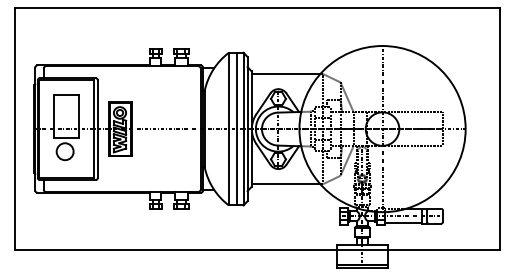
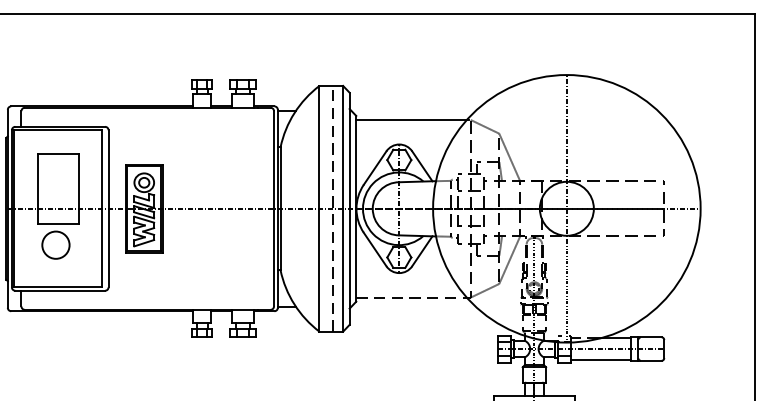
line: (237, 128) -> (333, 207), solid -> dashed
line: (286, 184) -> (412, 297), solid -> dashed

